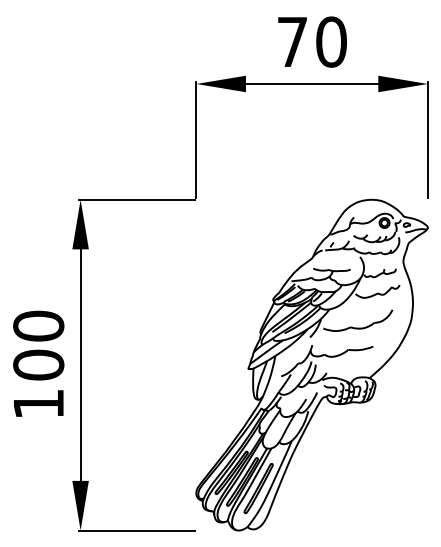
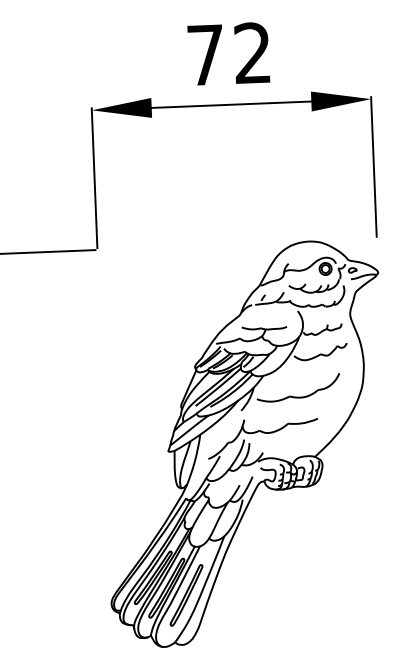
text: (331, 41) -> (252, 52), 70 -> 72

